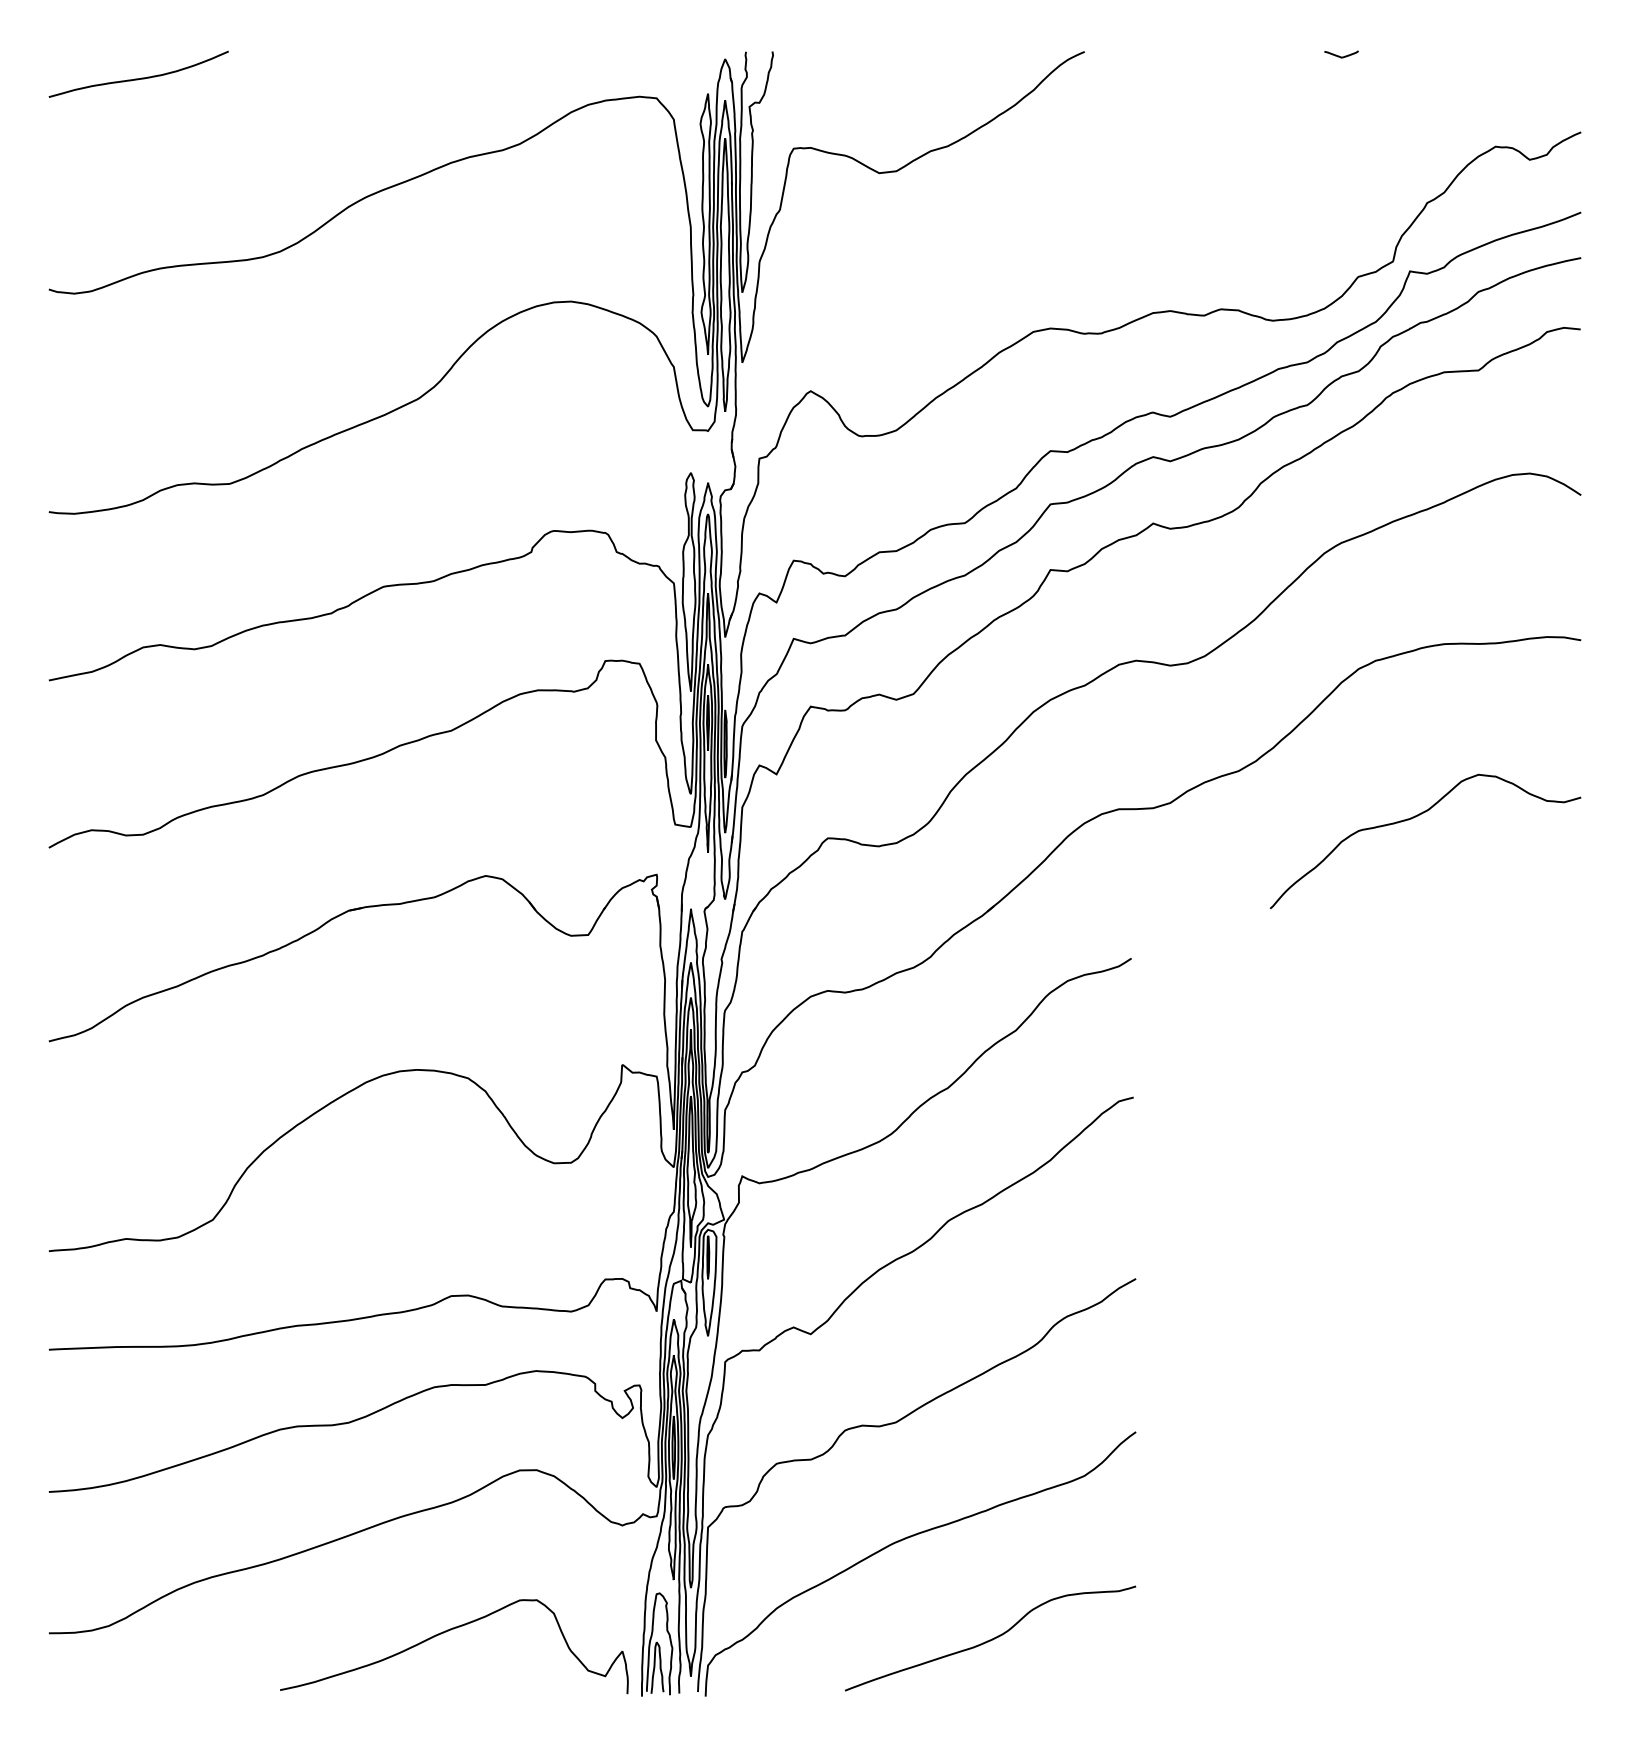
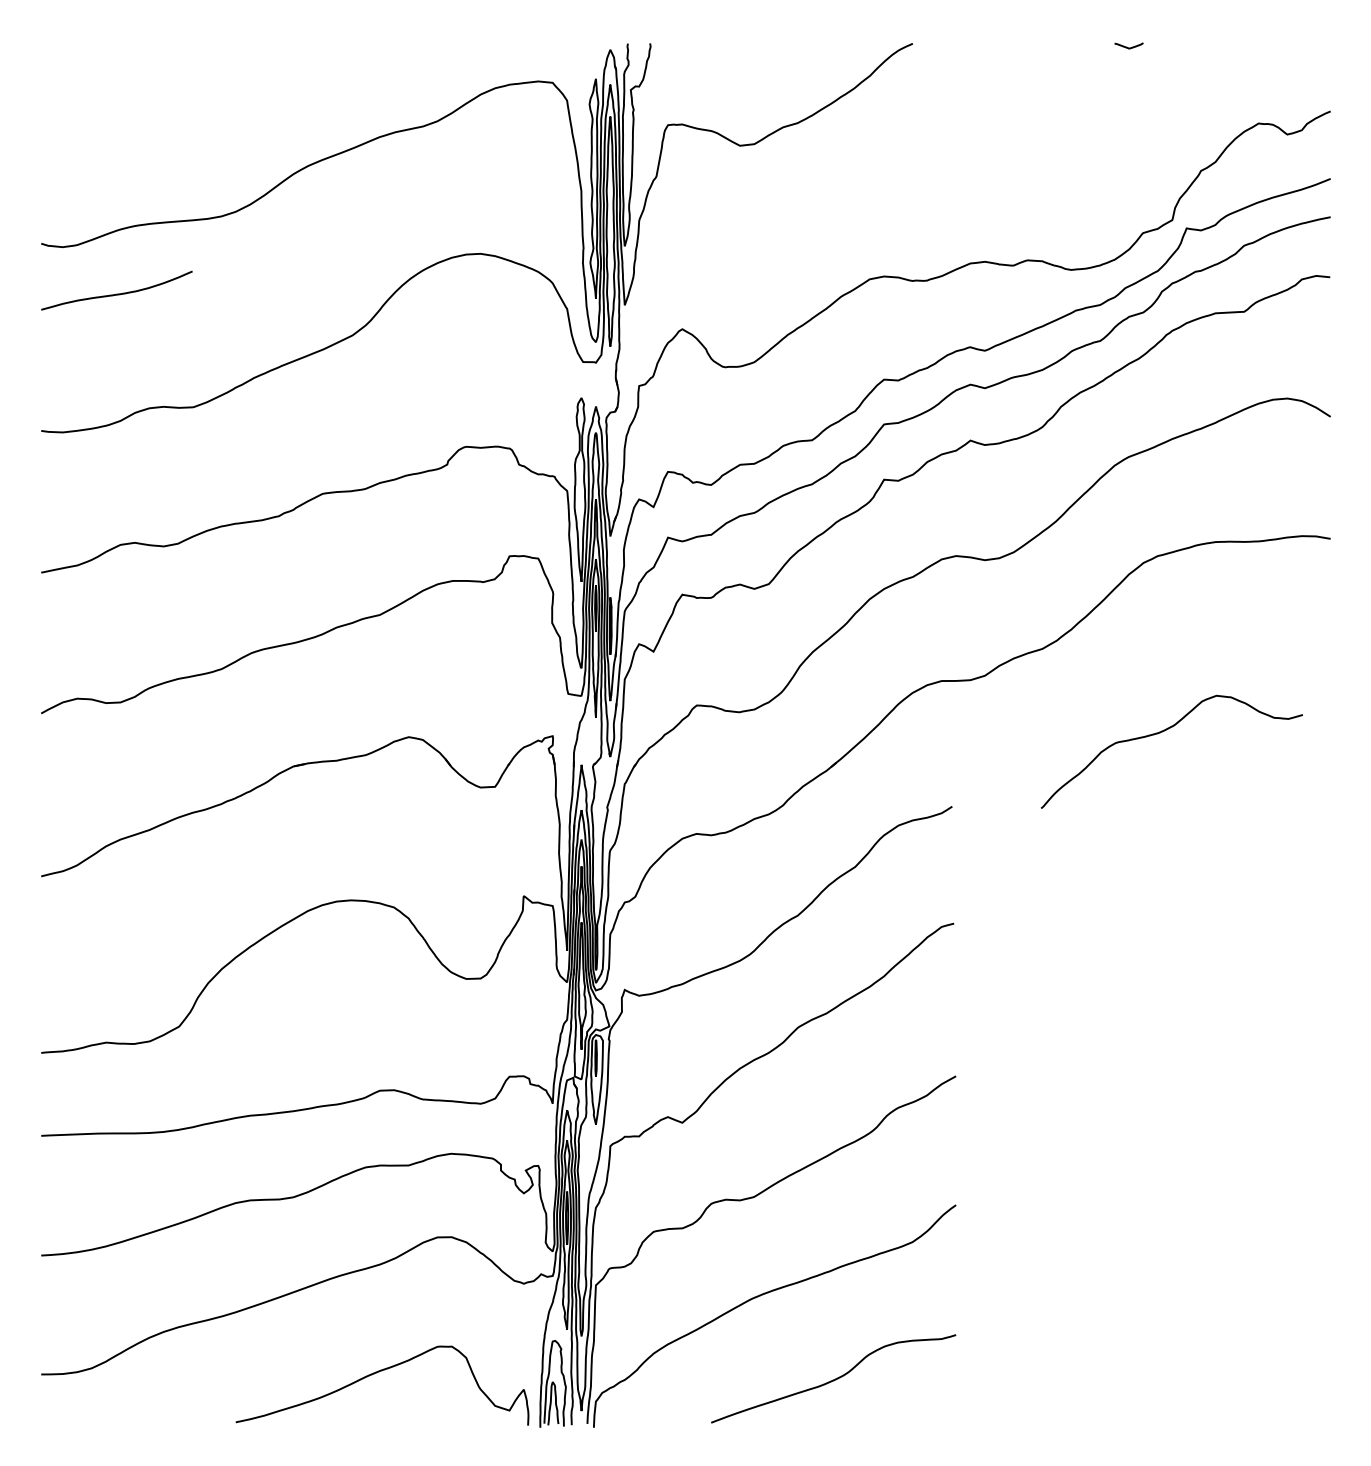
curve: (141, 77) -> (119, 293), moved
curve: (1416, 817) -> (1164, 731), moved

